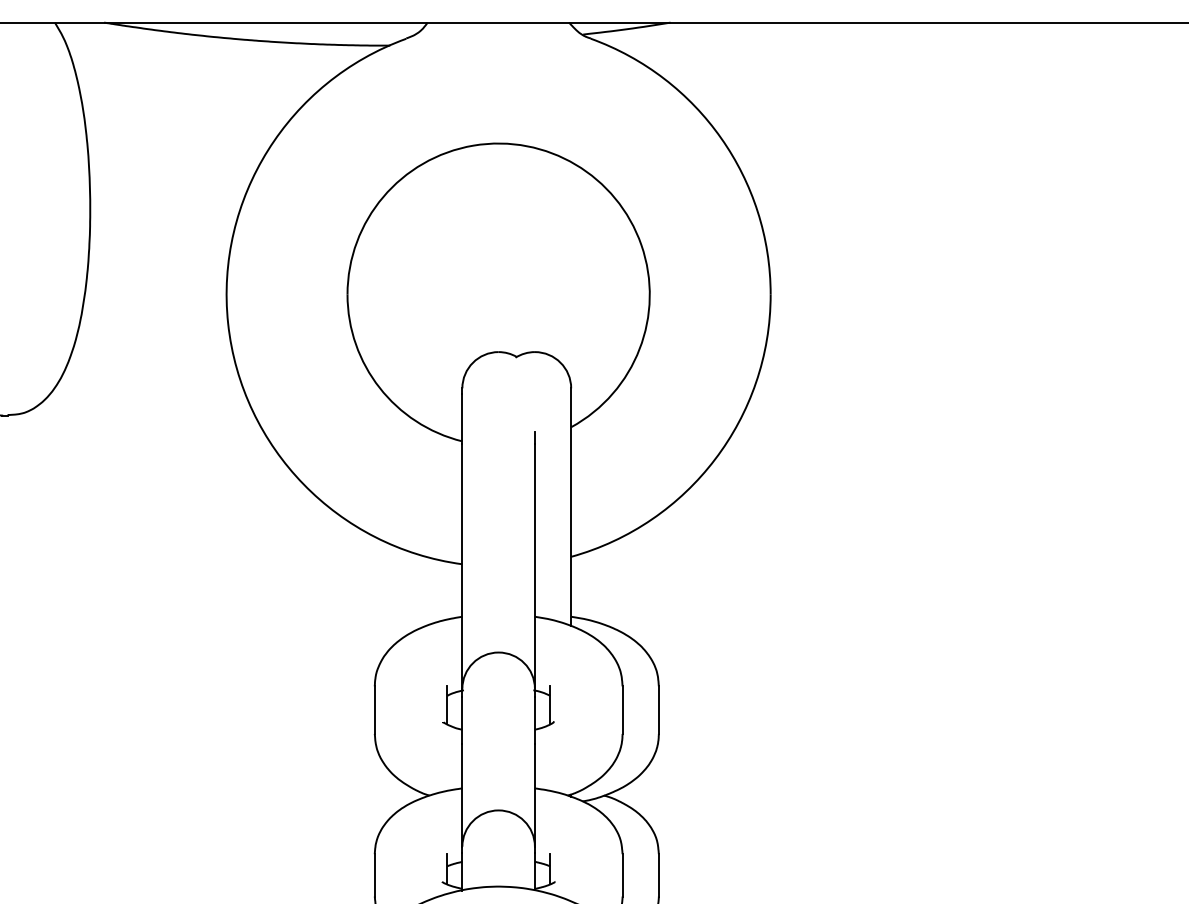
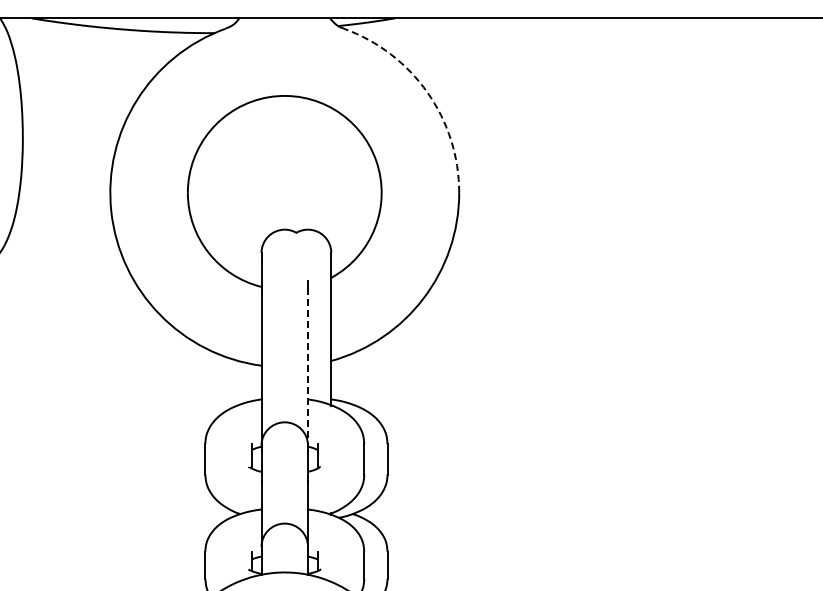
arc: (721, 138) -> (427, 92), solid -> dashed
line: (535, 565) -> (308, 366), solid -> dashed

